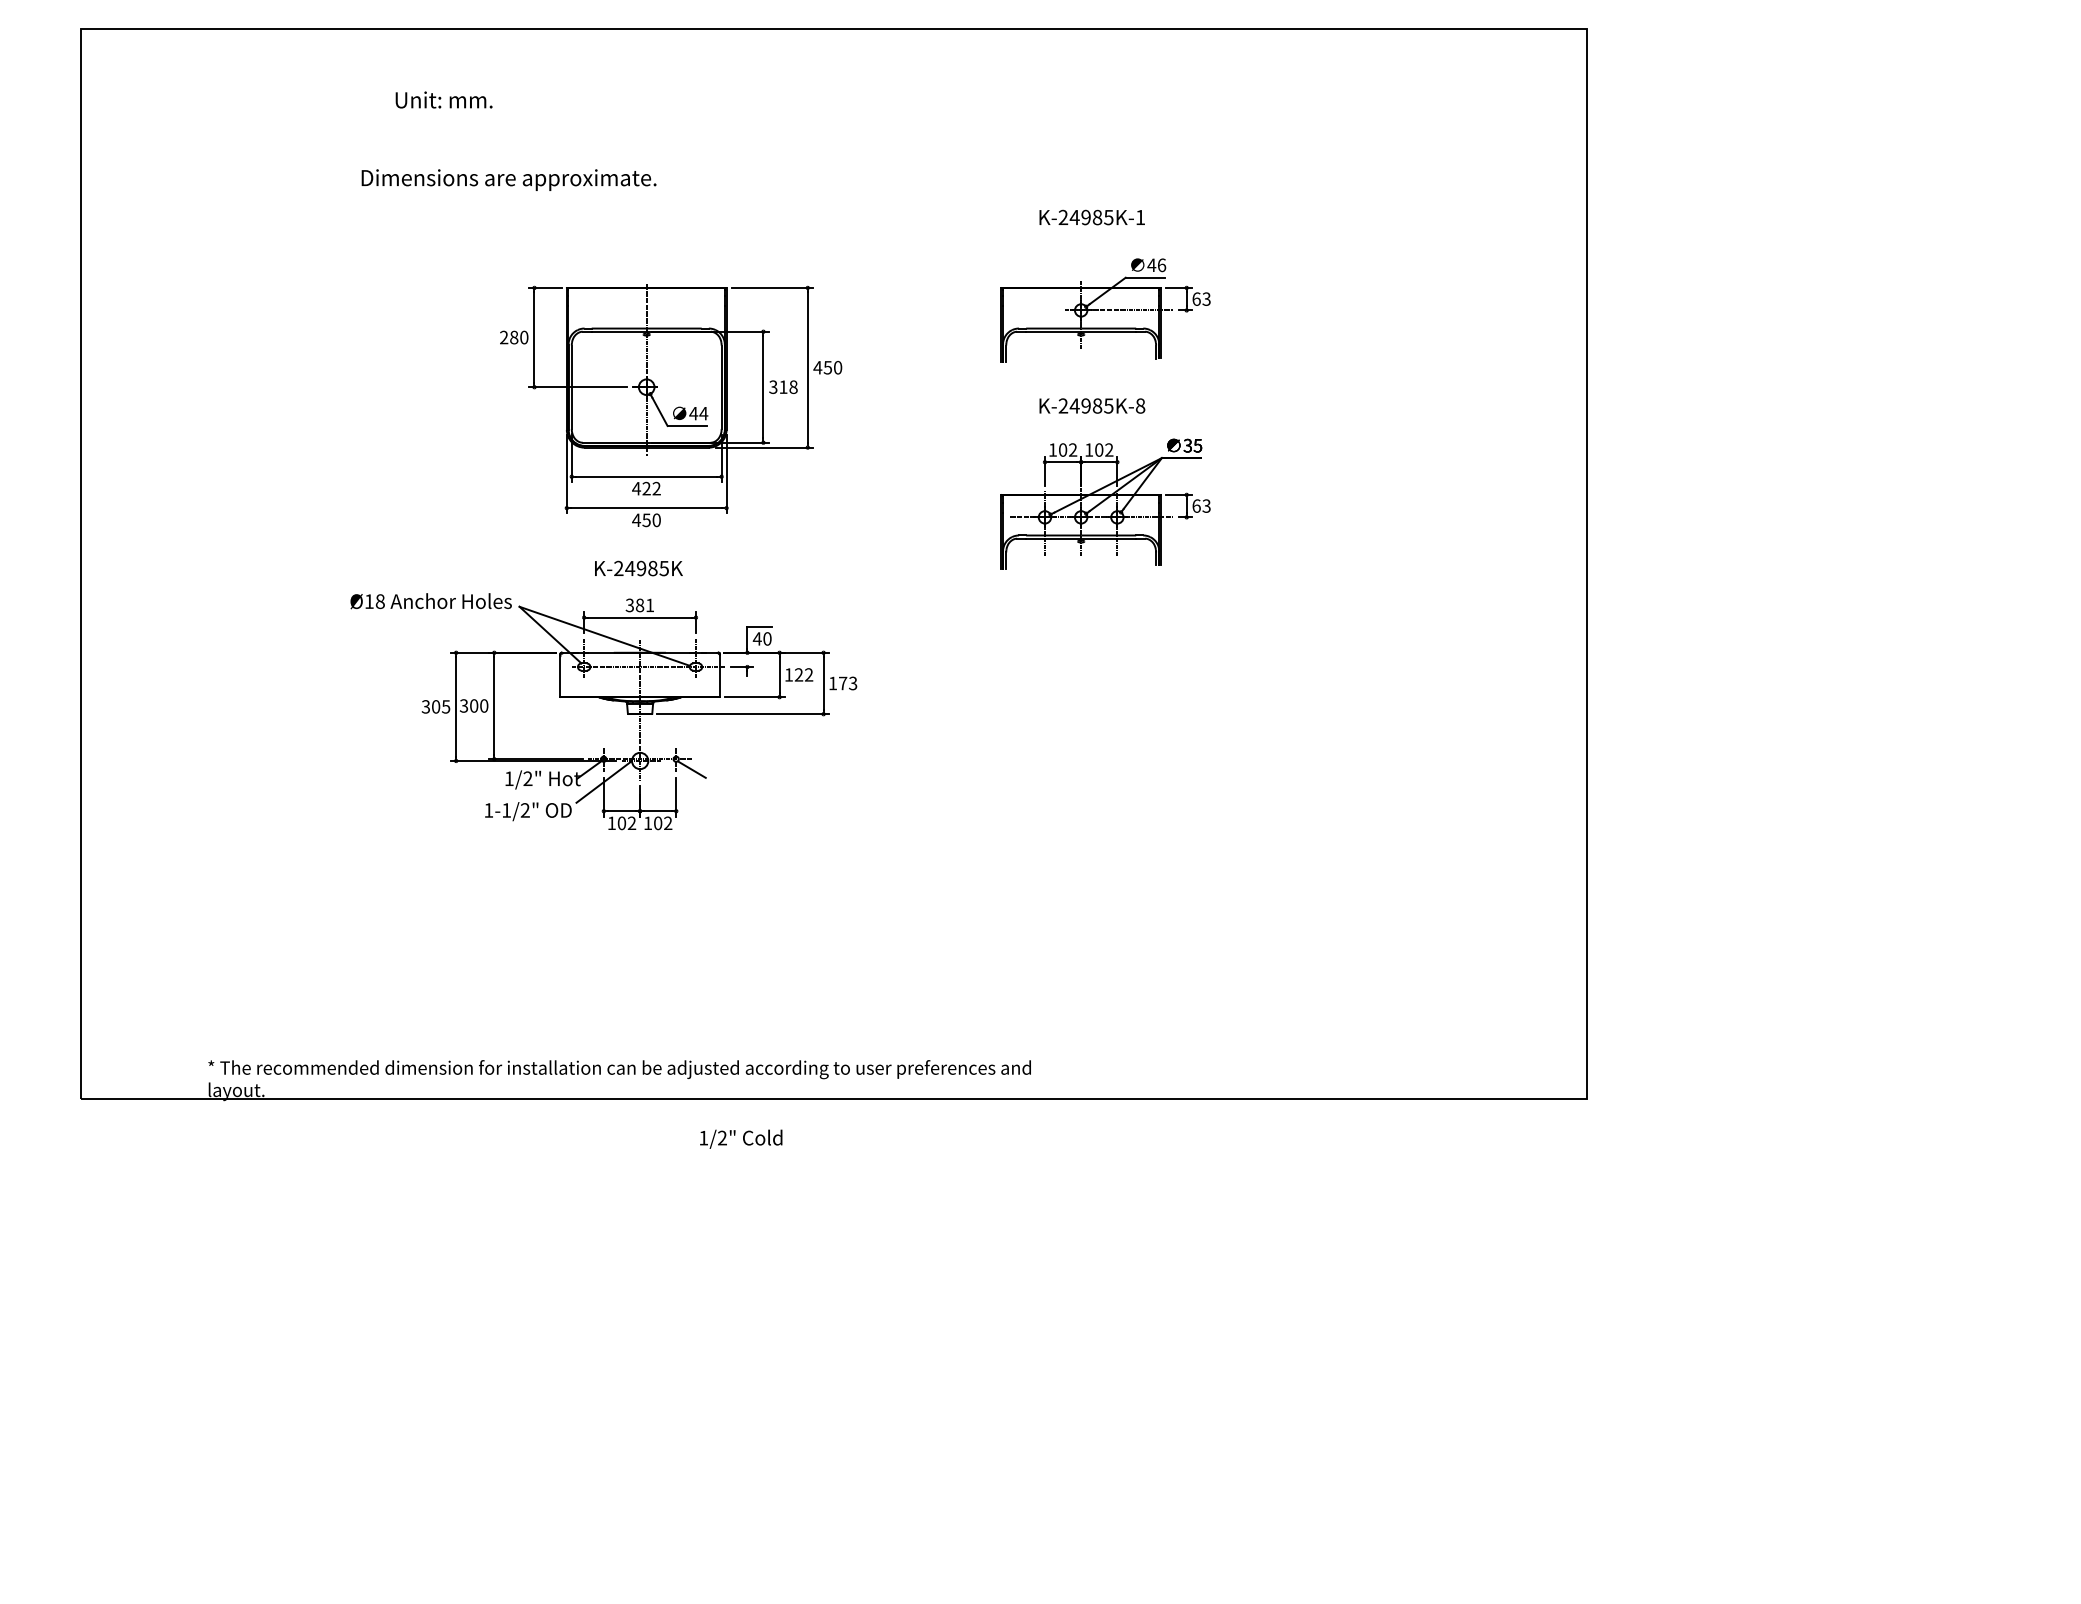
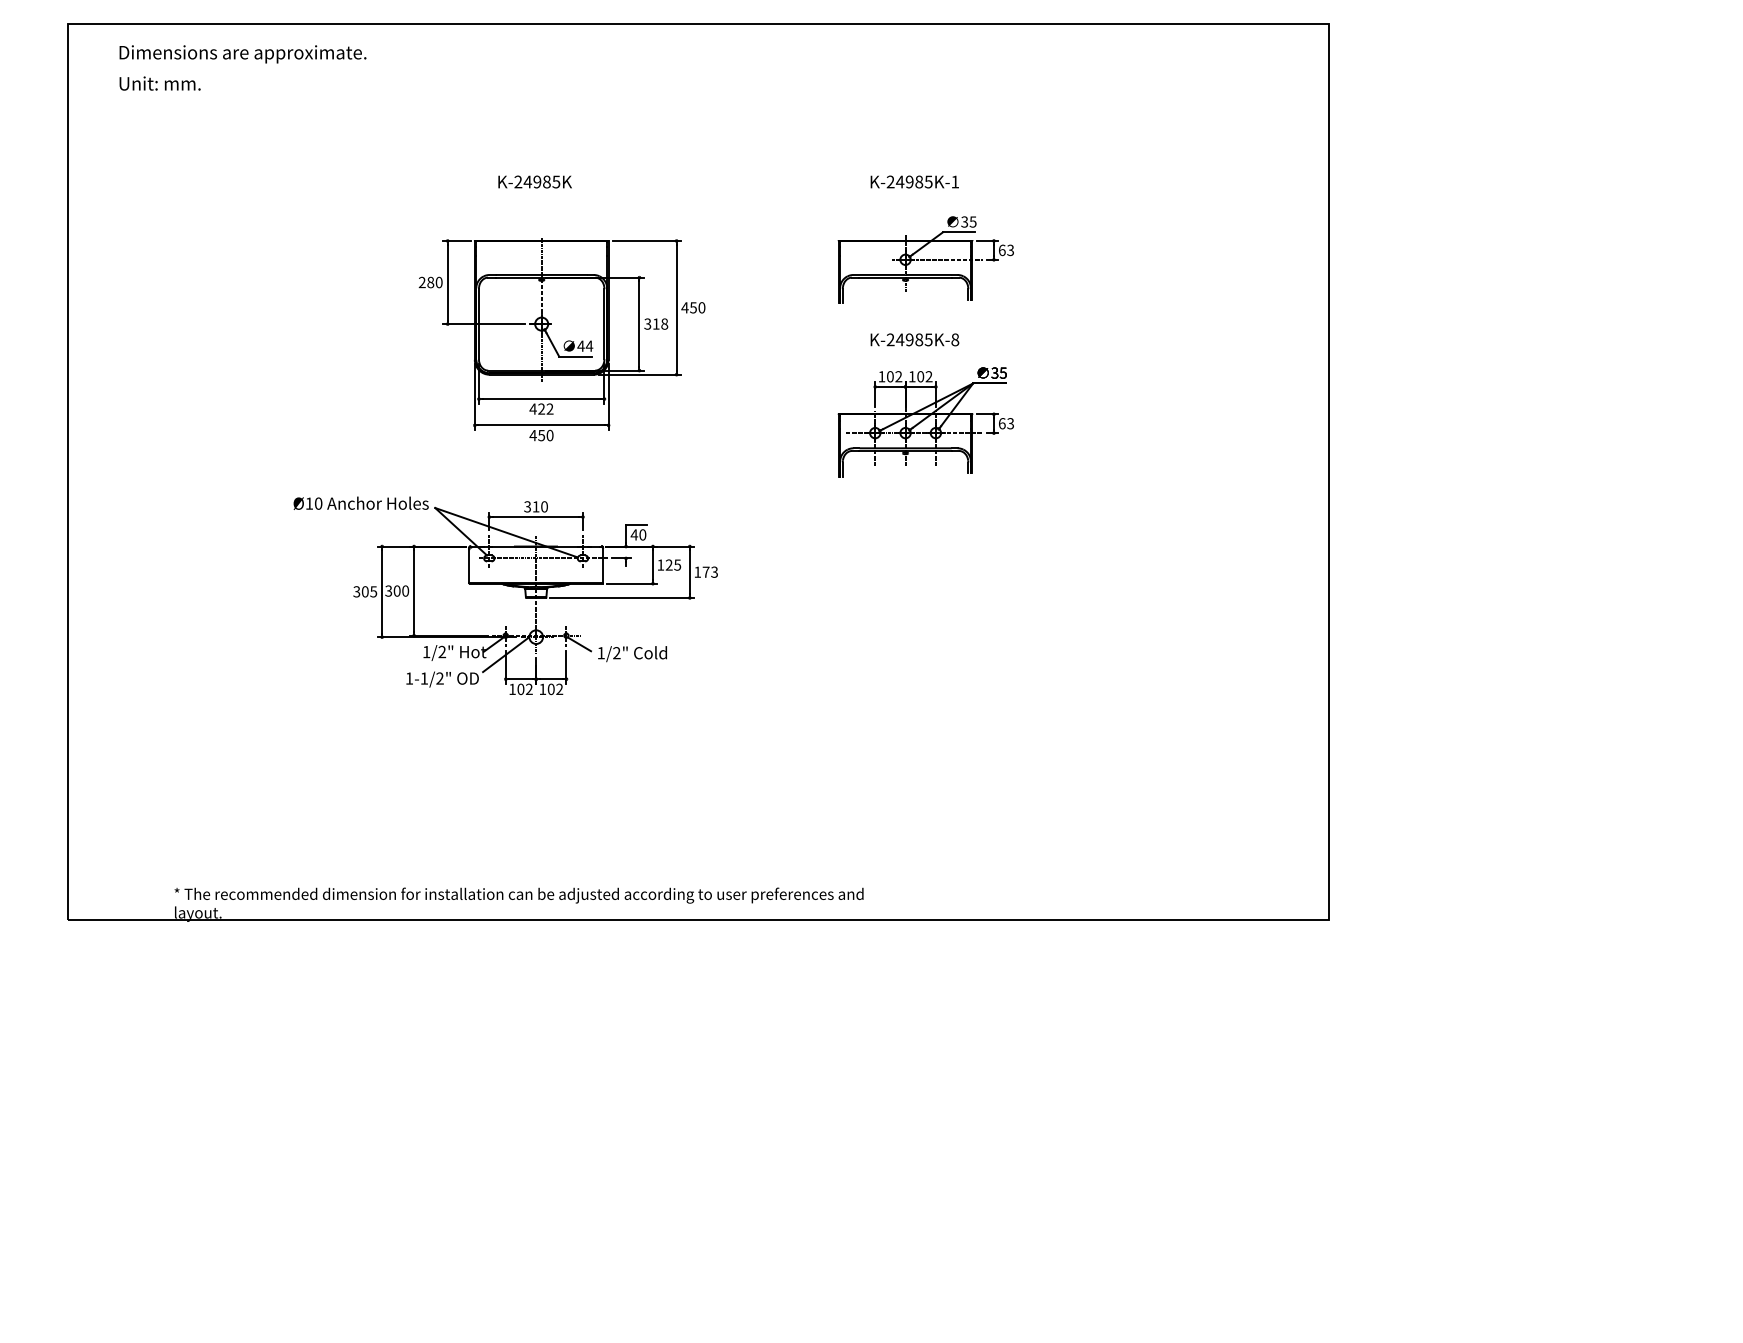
text: (443, 99) -> (159, 83), moved
text: (508, 179) -> (242, 53), moved
text: (1156, 265) -> (968, 222), 46 -> 35
text: (638, 568) -> (534, 181), moved
text: (379, 601) -> (317, 503), Ø18 -> Ø10
text: (645, 605) -> (540, 506), 381 -> 310
text: (809, 674) -> (678, 564), 122 -> 125
text: (741, 1138) -> (632, 653), moved

